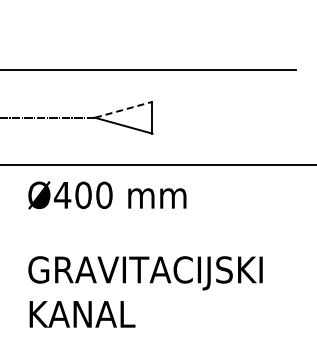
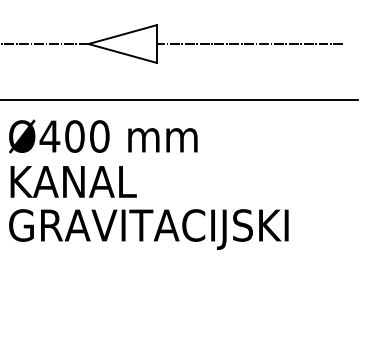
line: (123, 109) -> (122, 34), dashed -> solid
line: (230, 117) -> (250, 43), added
text: (82, 314) -> (73, 182), moved

